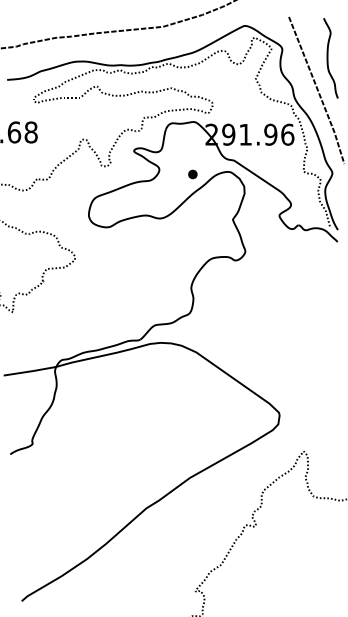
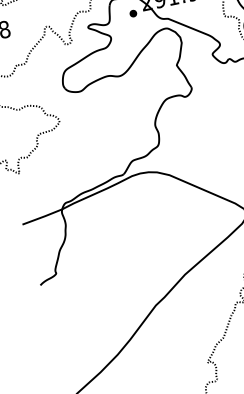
part: (192, 174) -> (133, 13), moved

